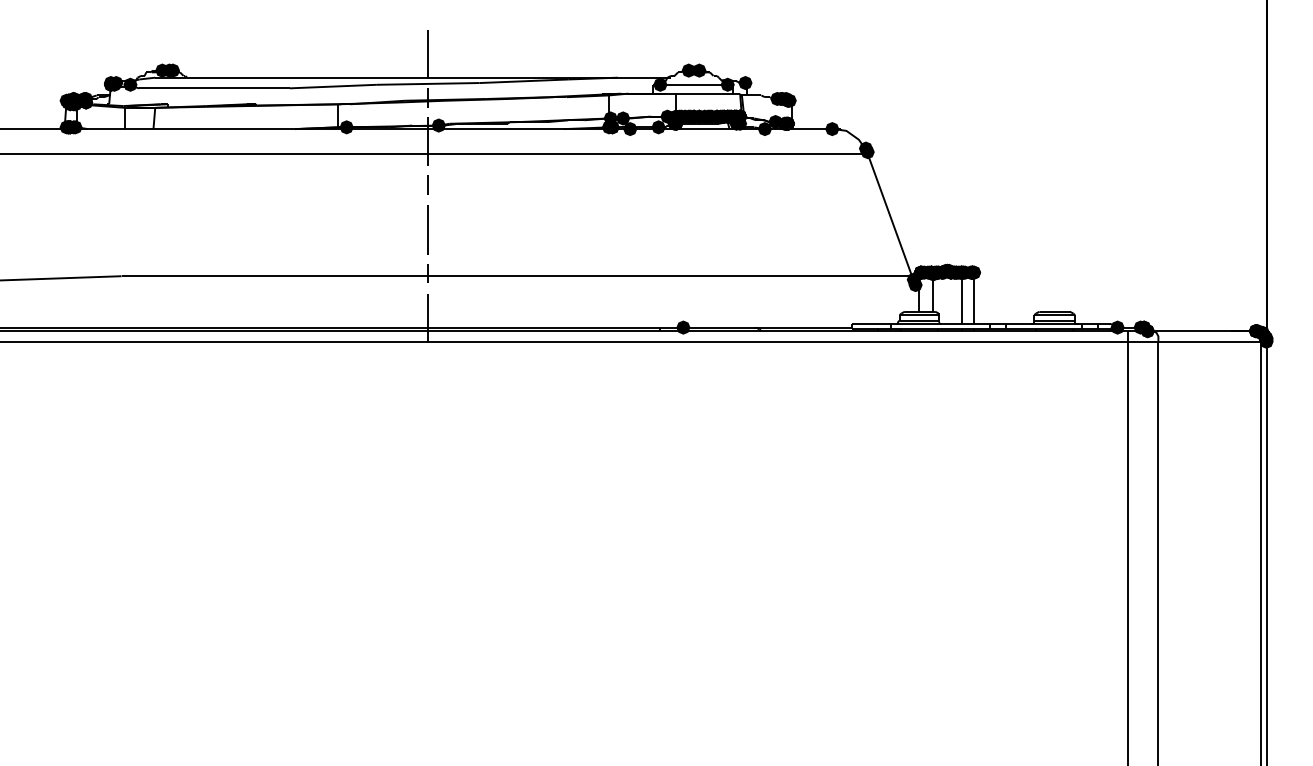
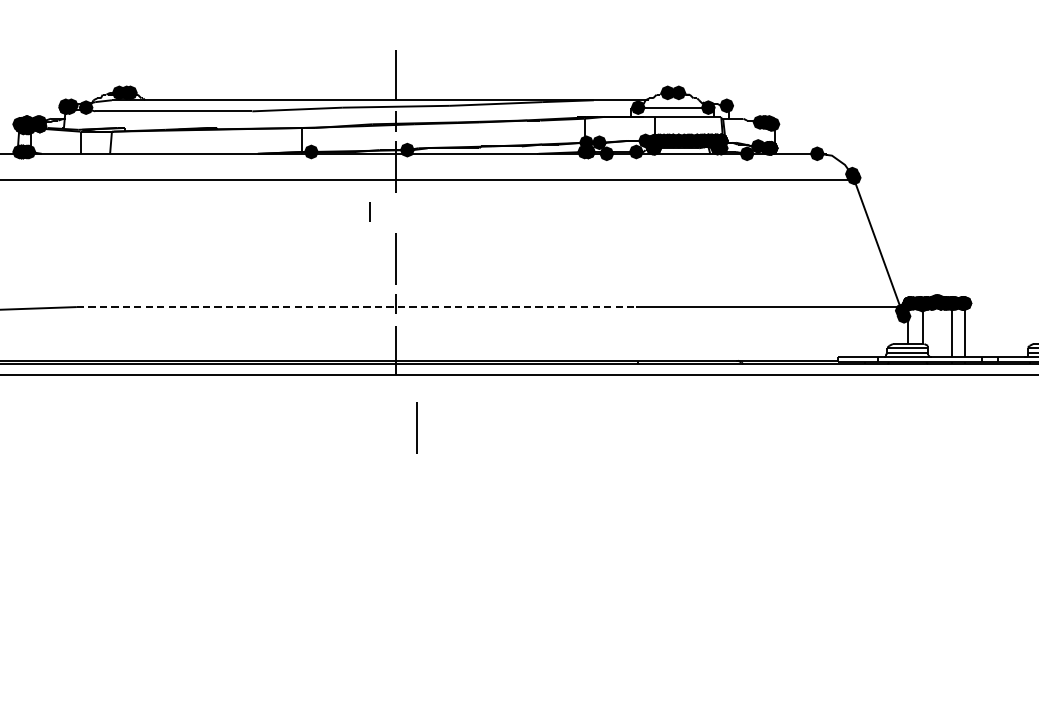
line: (427, 184) -> (369, 211), moved
line: (390, 276) -> (357, 307), solid -> dashed
fill: (683, 327) -> (662, 360), removed
line: (447, 391) -> (416, 427), added

